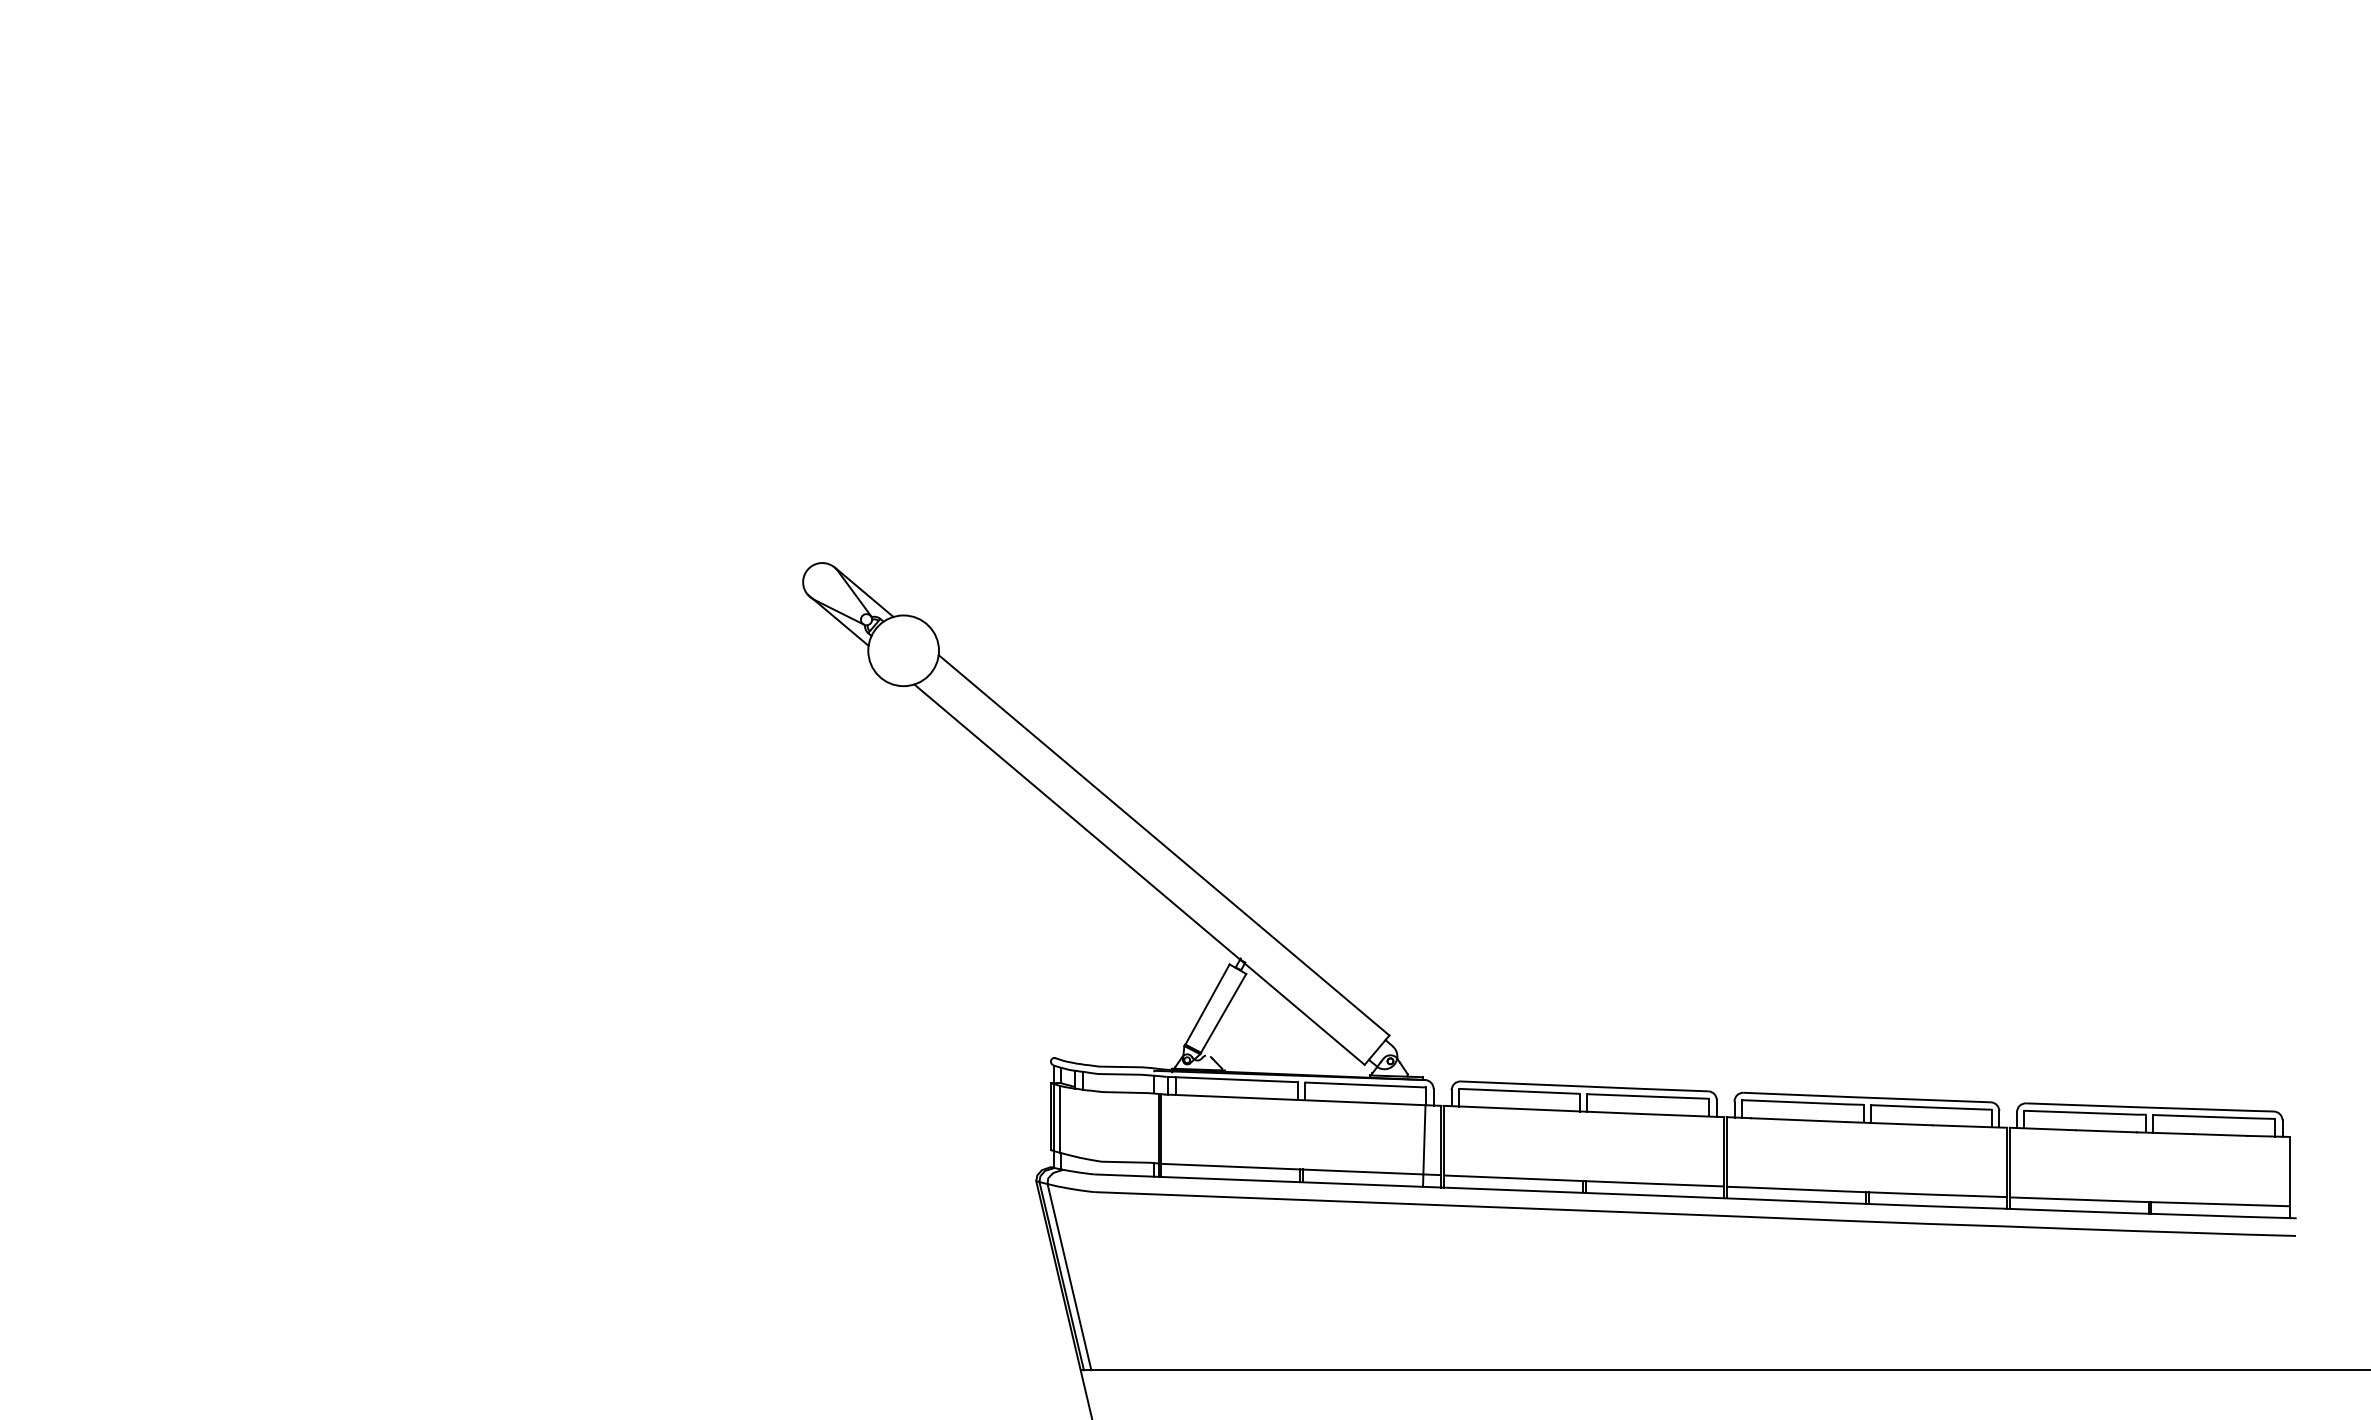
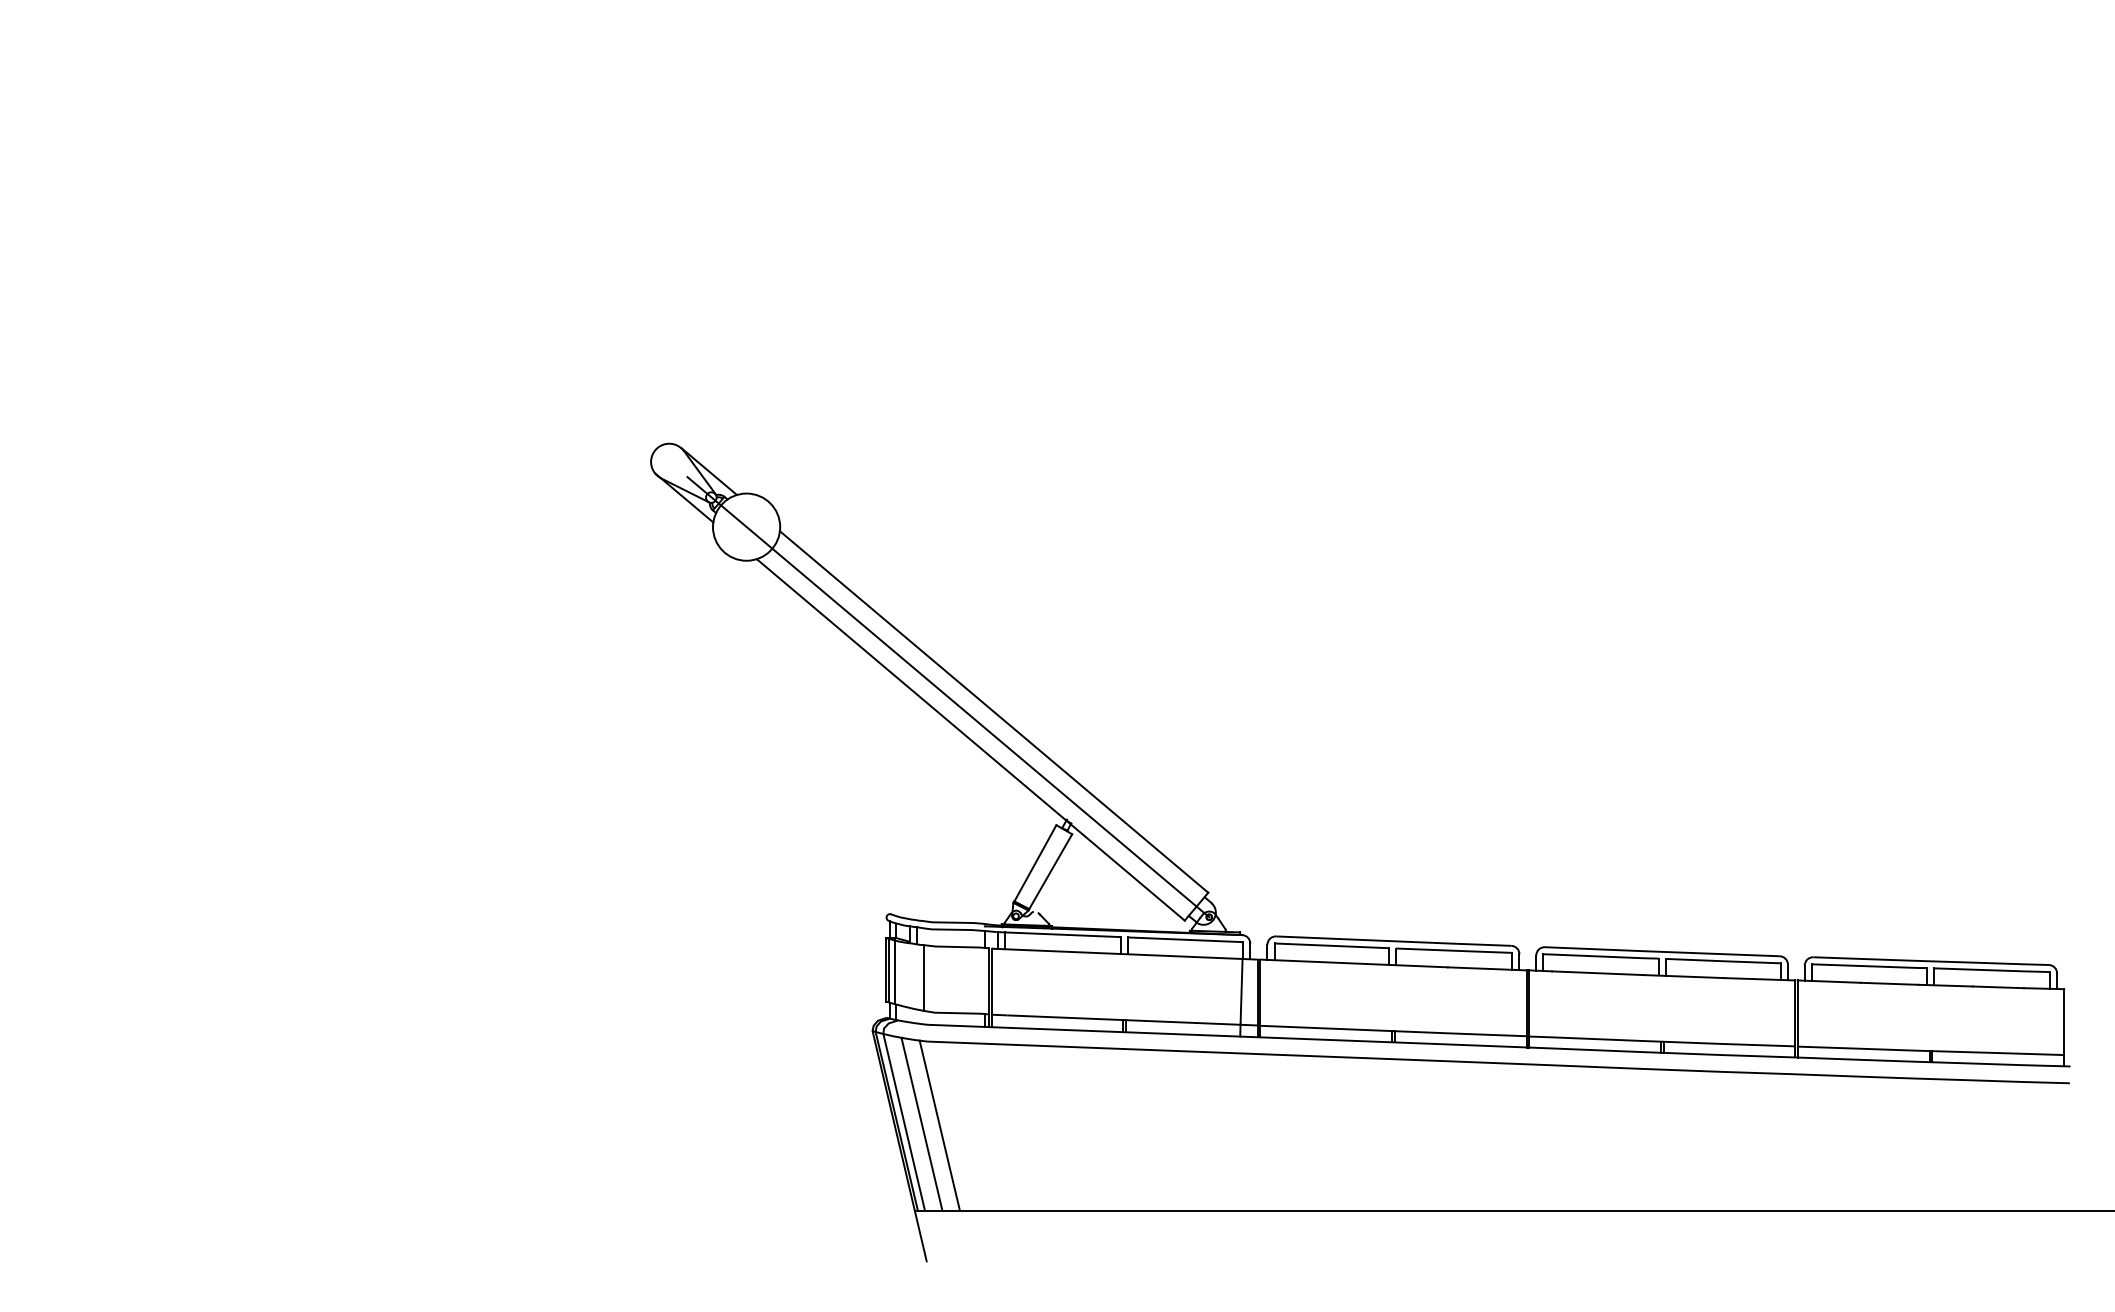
line: (1115, 829) -> (947, 696), added
line: (1089, 1124) -> (923, 977), added
line: (1087, 1279) -> (921, 1124), added
line: (1106, 1280) -> (939, 1125), added

